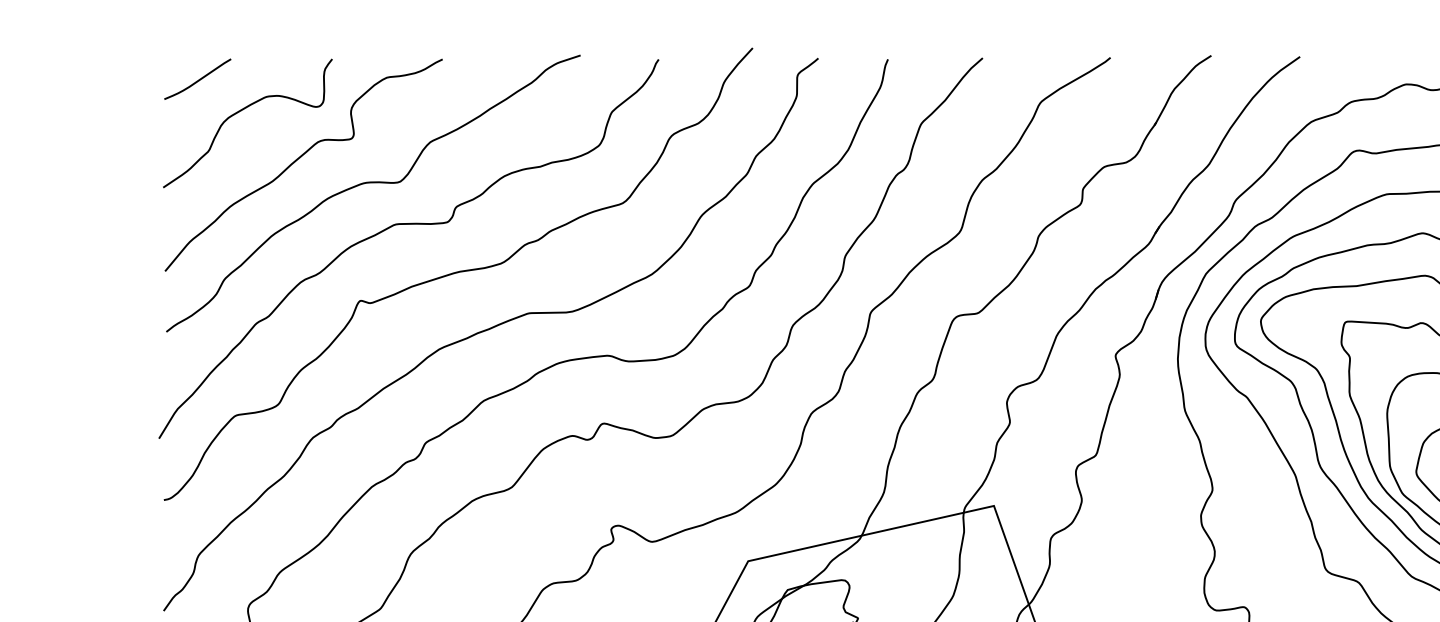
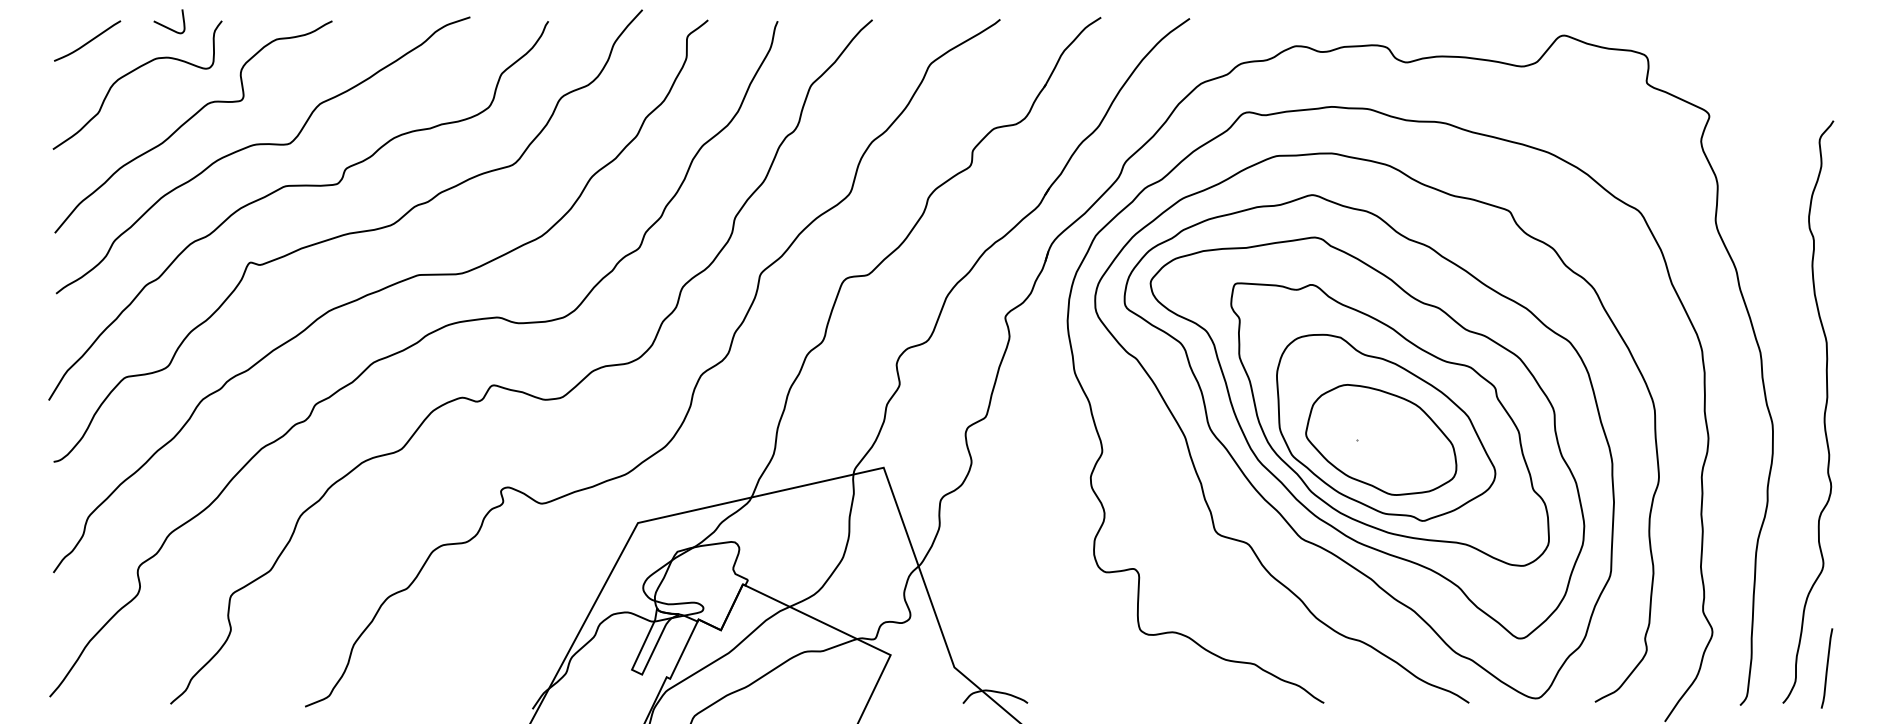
curve: (277, 64) -> (167, 26), added

